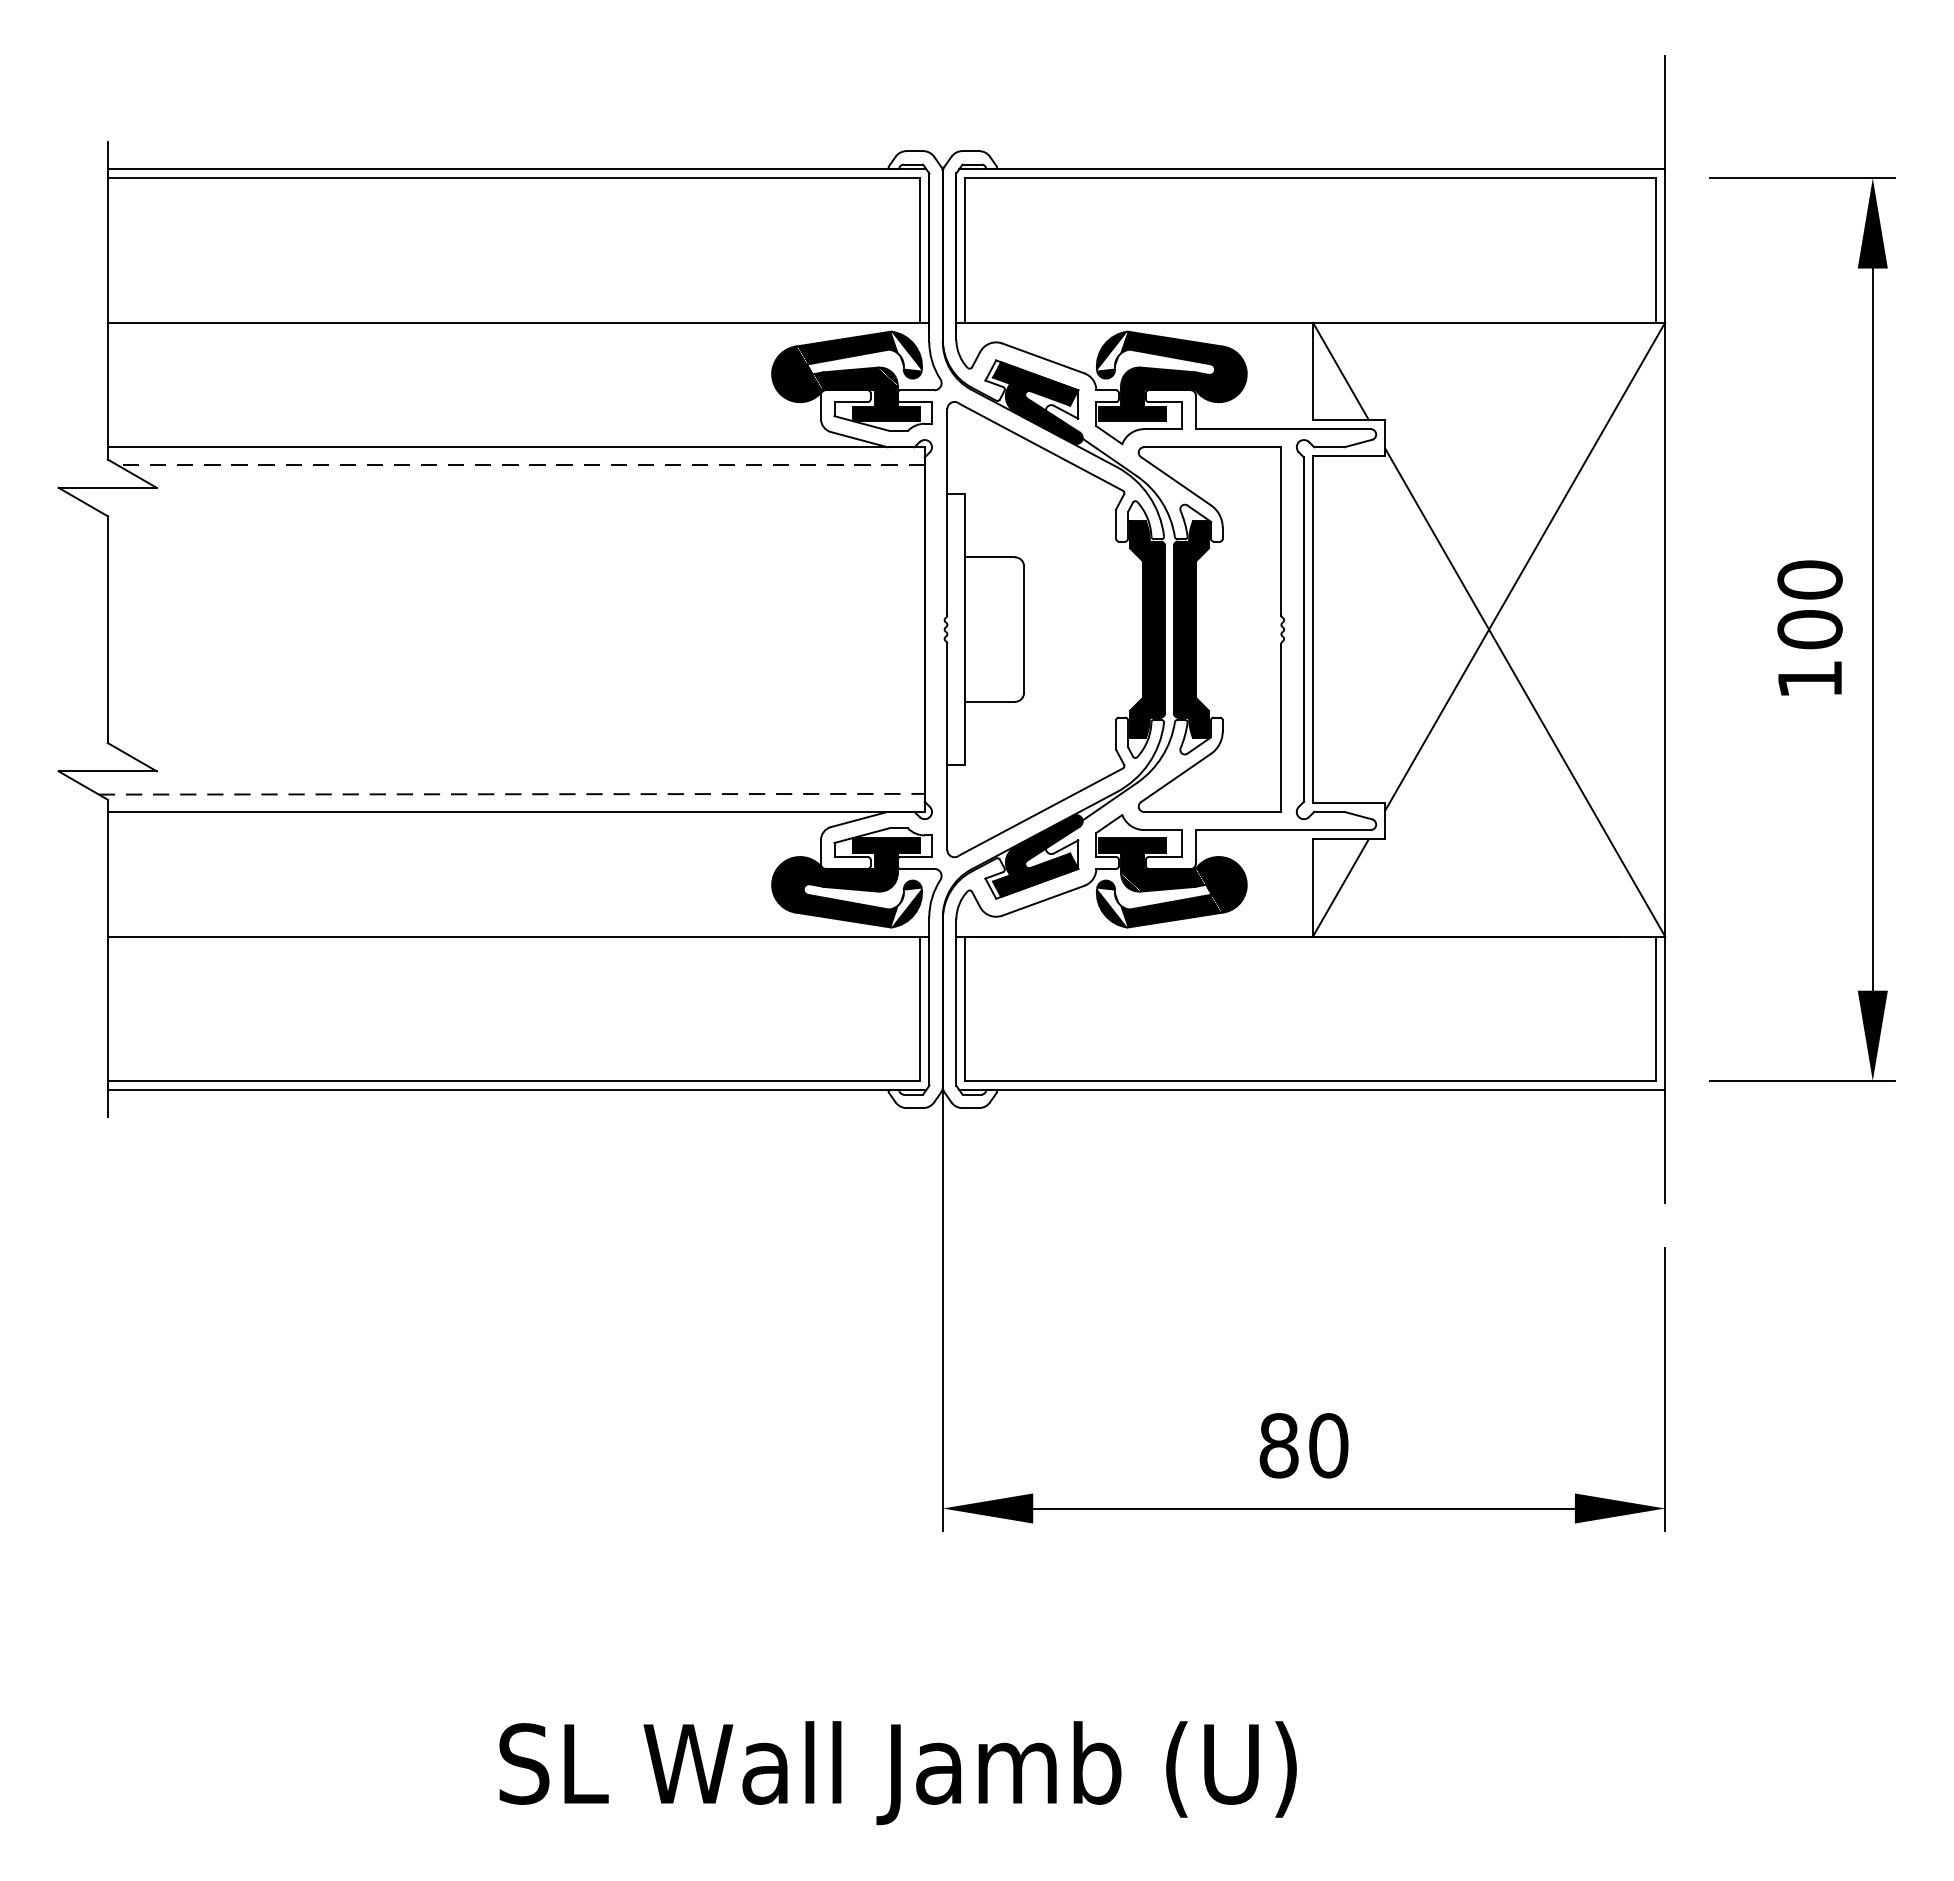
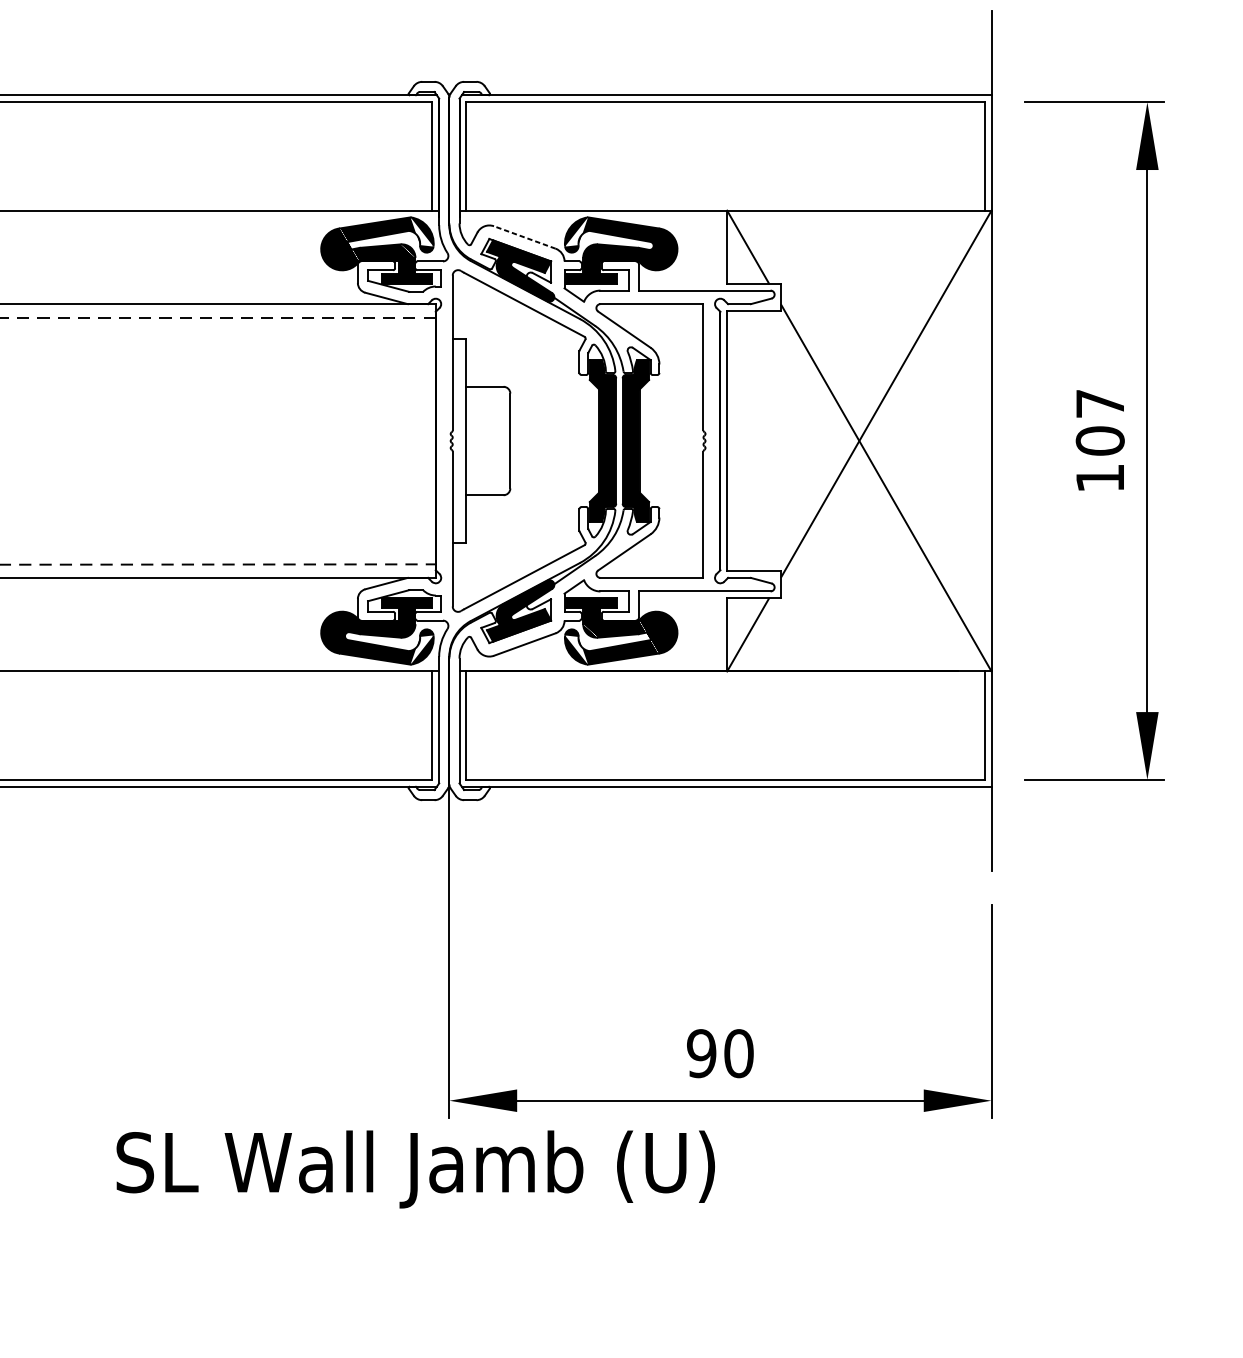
line: (1043, 358) -> (524, 237), solid -> dashed
text: (1809, 579) -> (1099, 403), 100 -> 107
text: (1278, 1445) -> (701, 1053), 80 -> 90
text: (897, 1773) -> (415, 1169), moved

